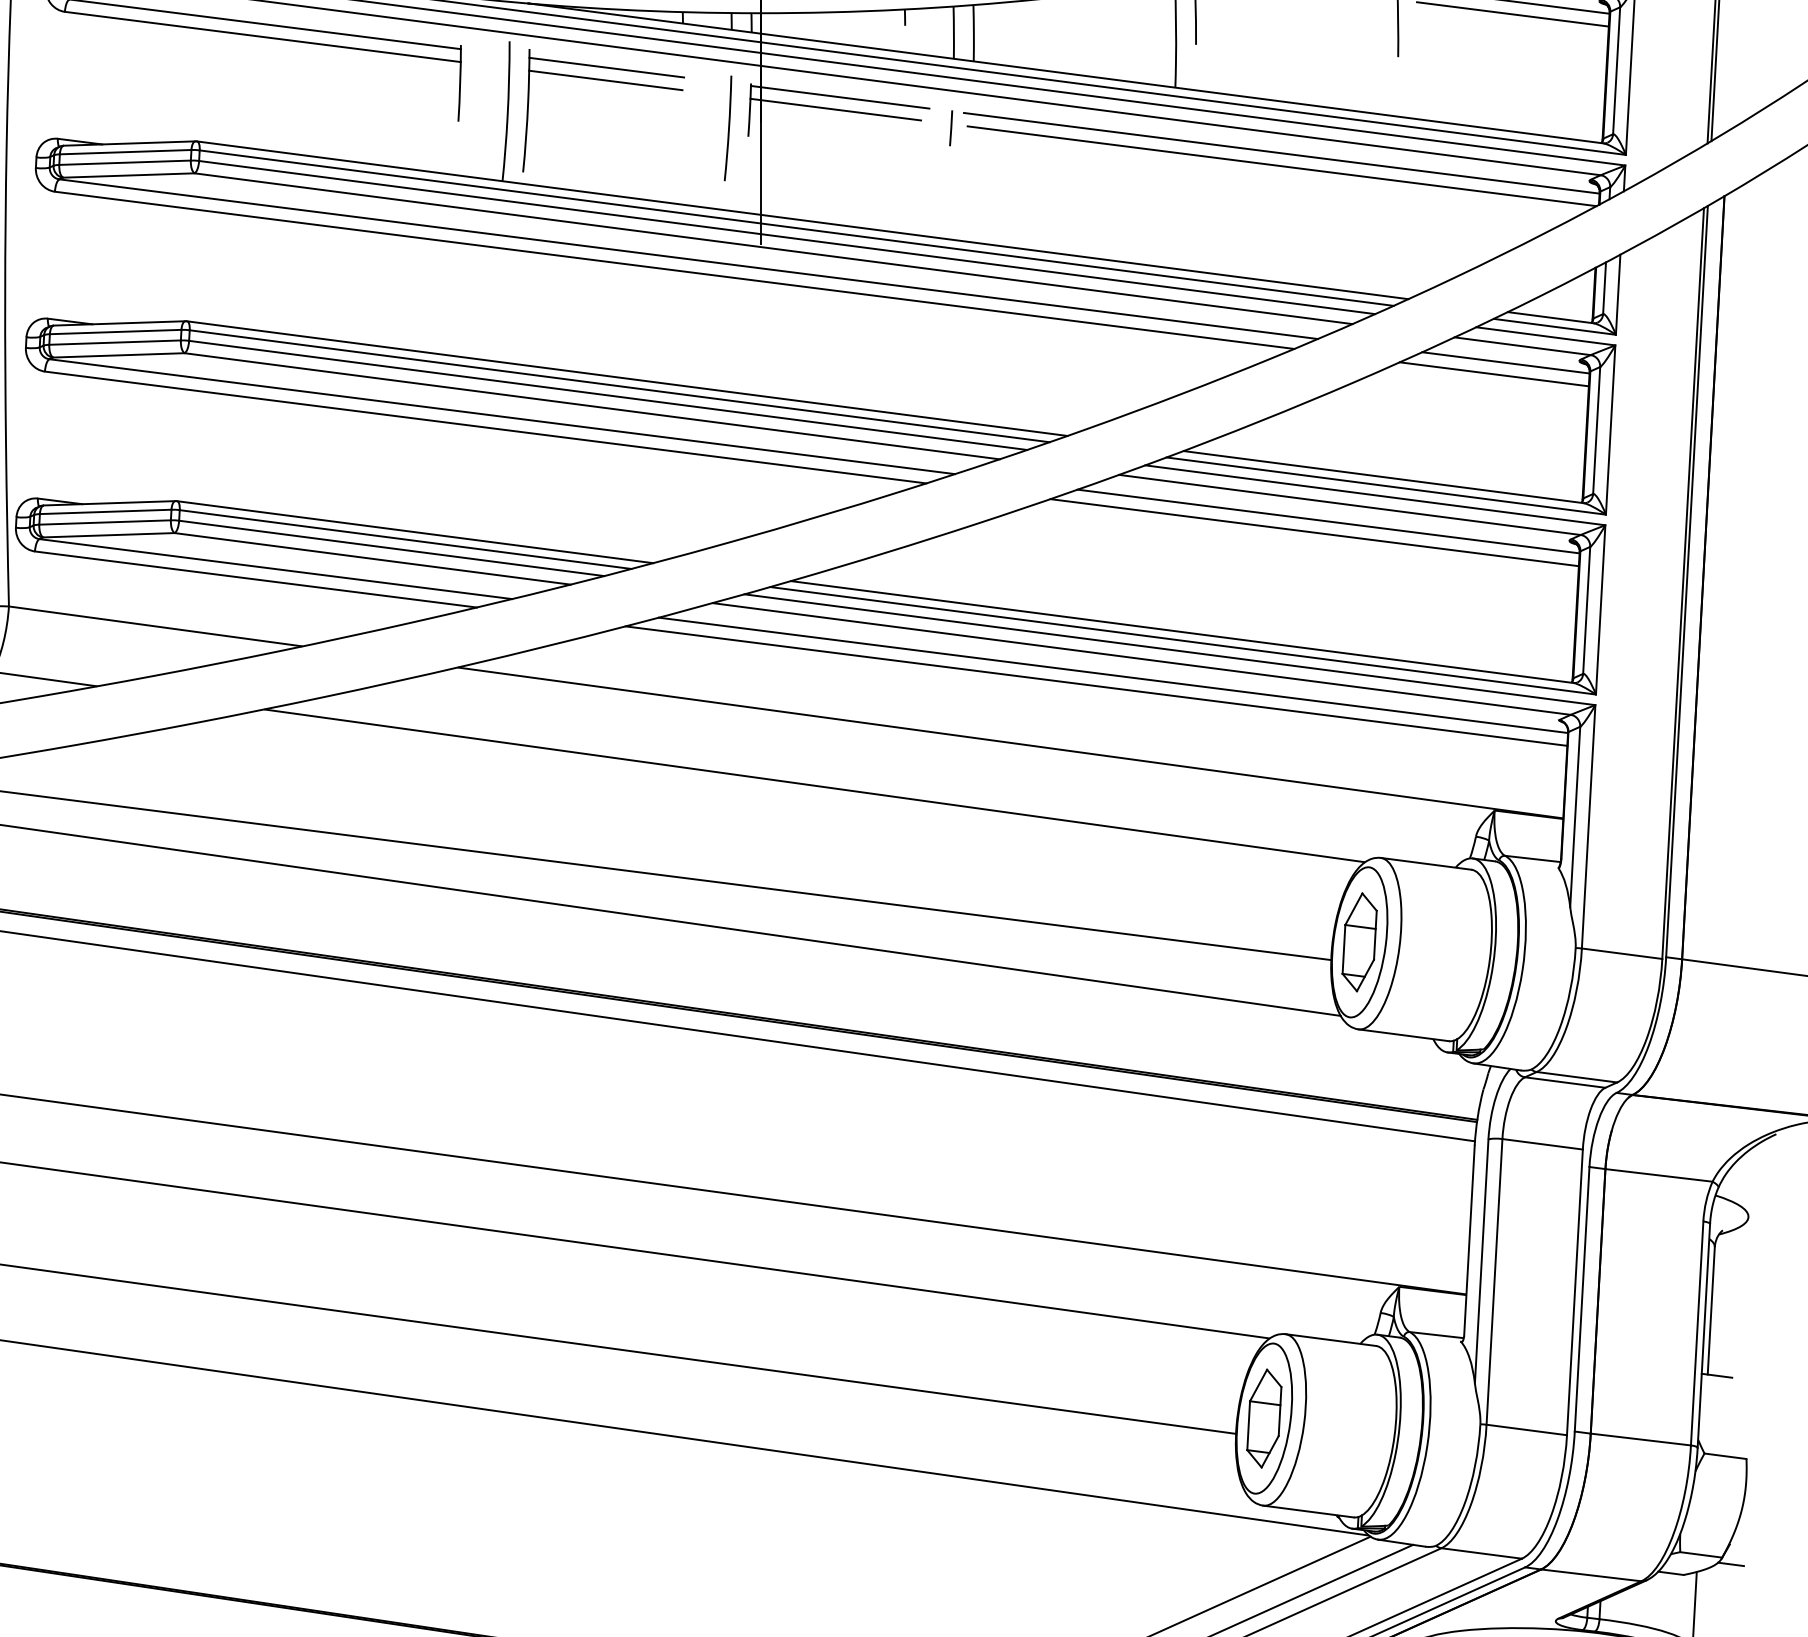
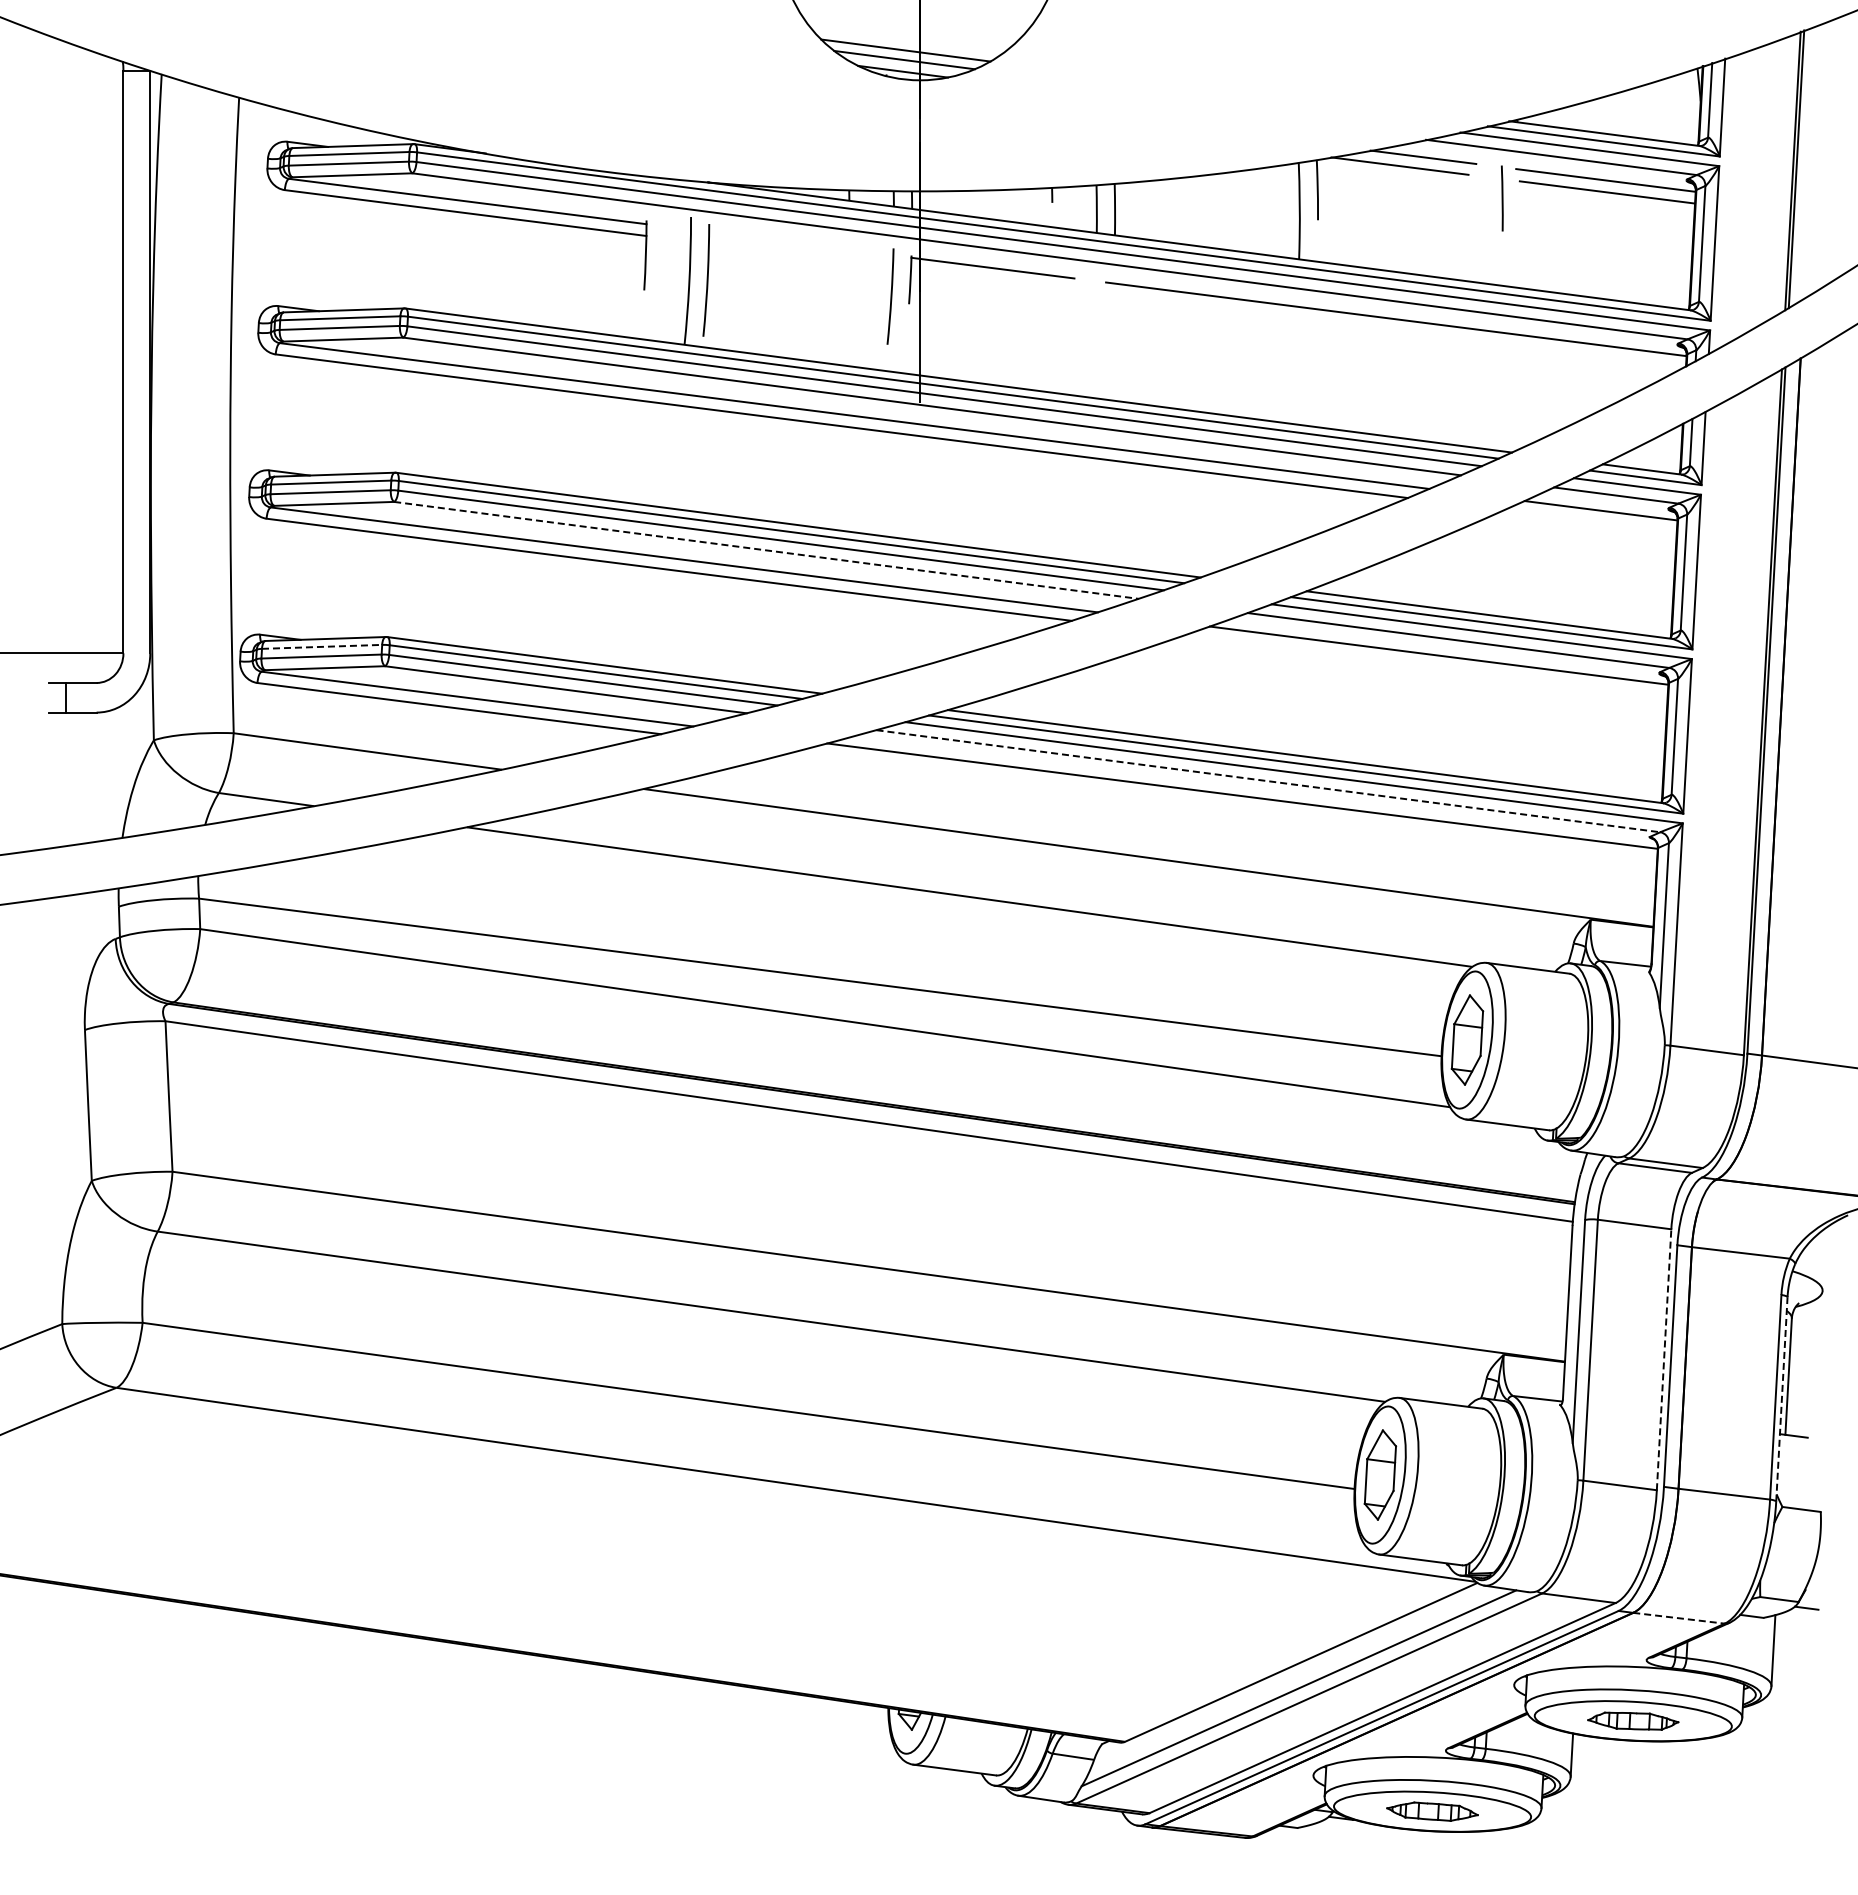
line: (606, 68) -> (779, 241), removed
line: (605, 80) -> (778, 252), removed
line: (835, 109) -> (988, 279), removed
line: (951, 128) -> (1094, 296), removed
line: (1281, 165) -> (1396, 330), removed
line: (1494, 374) -> (1590, 521), removed
line: (592, 406) -> (766, 550), solid -> dashed
line: (106, 511) -> (322, 646), solid -> dashed
line: (1314, 532) -> (1426, 665), removed
line: (1141, 659) -> (1268, 781), solid -> dashed
line: (1095, 685) -> (1226, 805), removed
line: (1575, 1292) -> (1664, 1359), solid -> dashed
line: (1703, 1334) -> (1781, 1398), solid -> dashed
line: (1591, 1575) -> (1679, 1618), solid -> dashed

